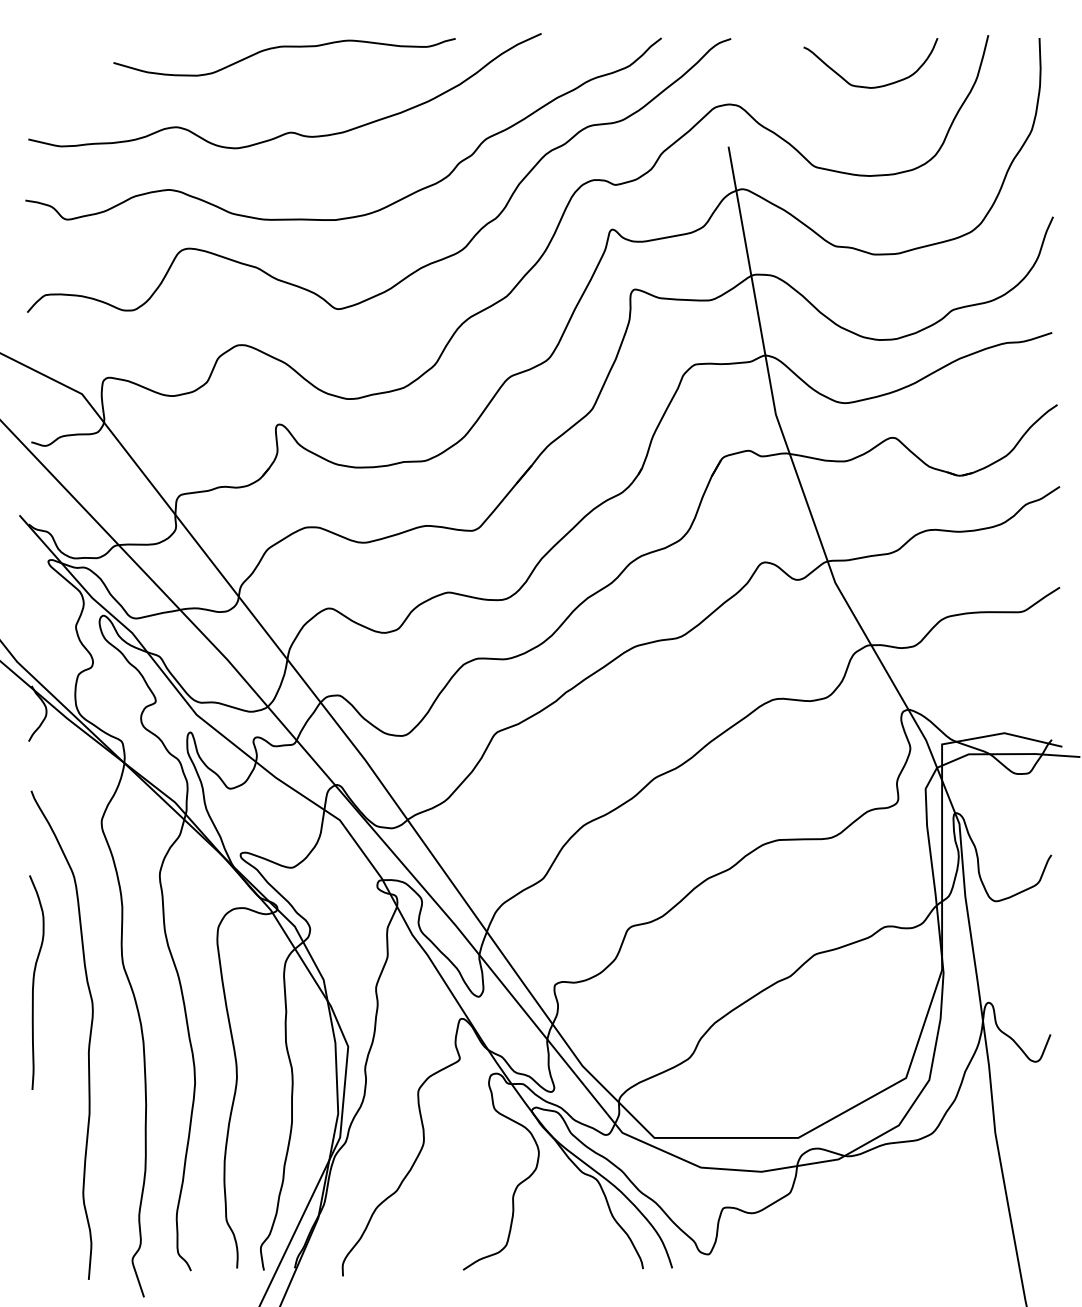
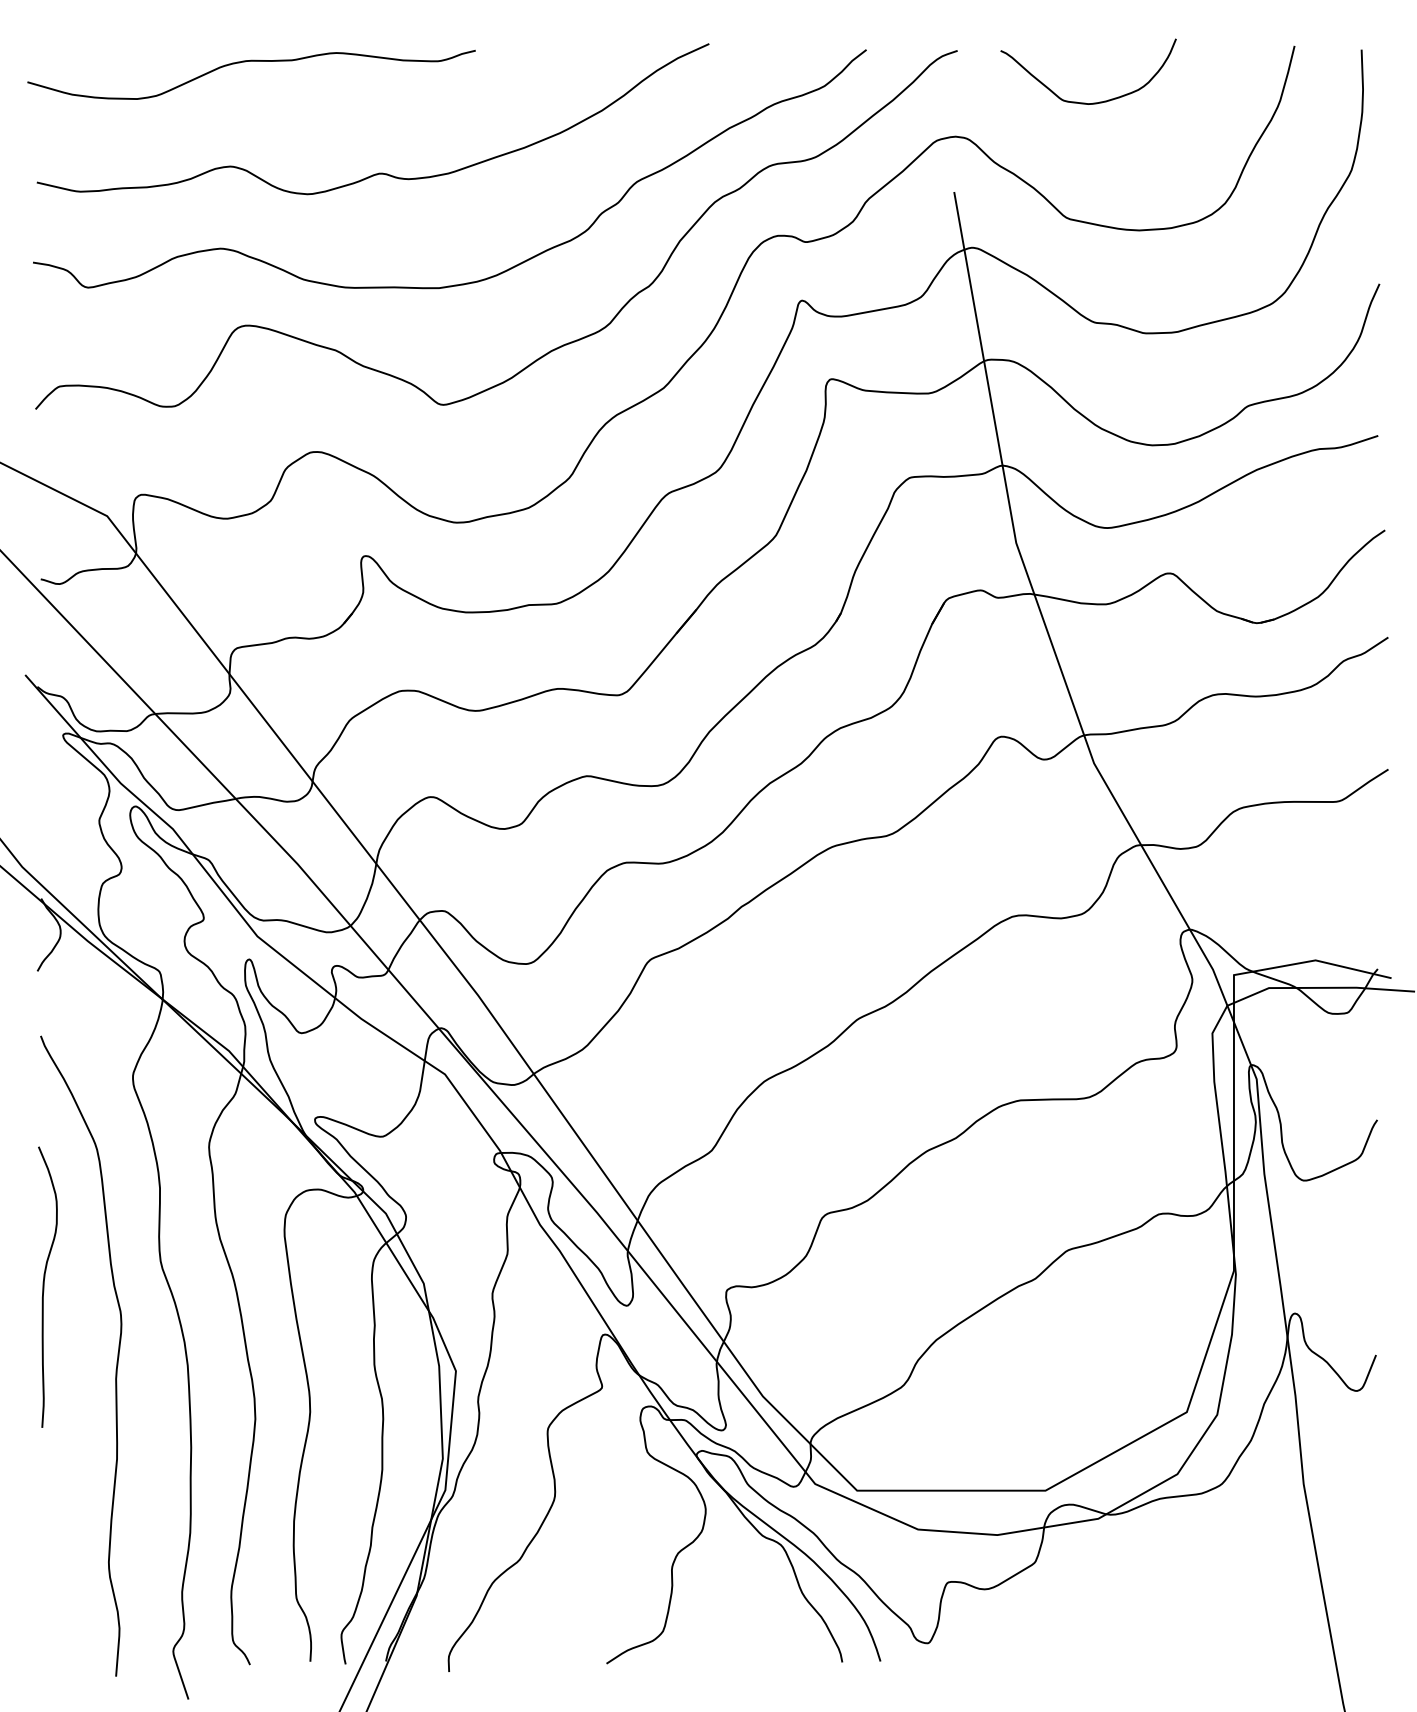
curve: (284, 47) -> (251, 61), moved
curve: (868, 86) -> (1085, 102), moved

